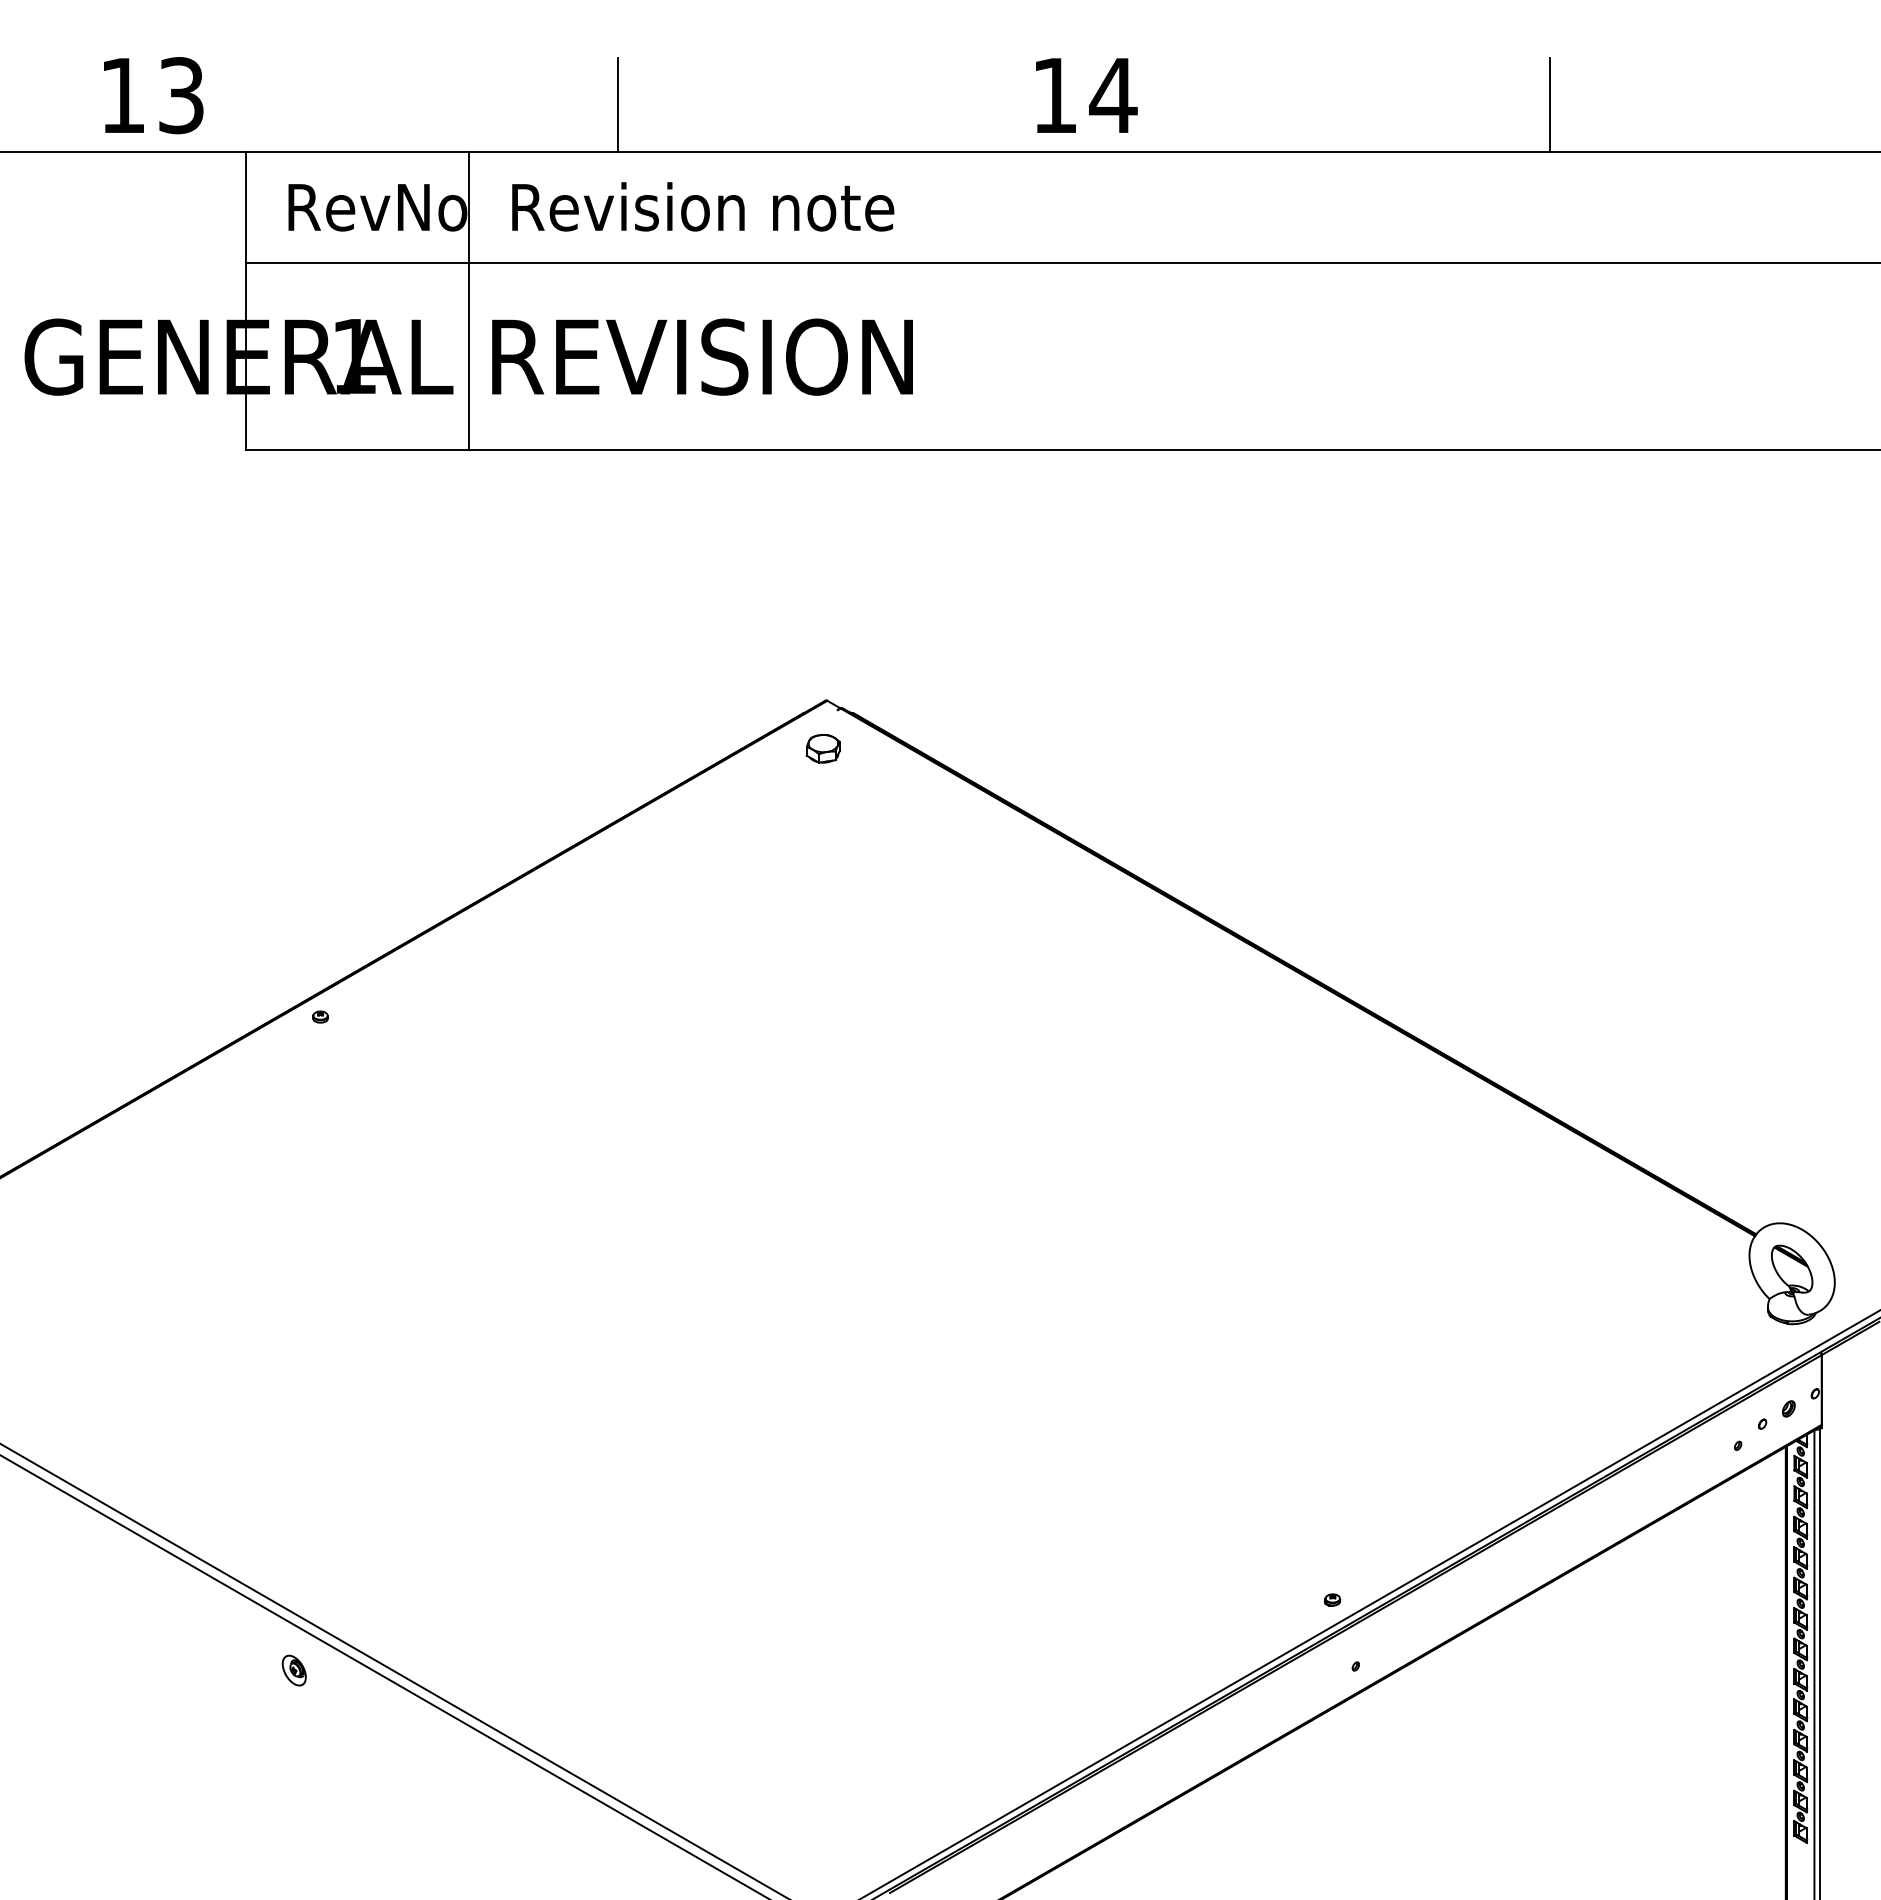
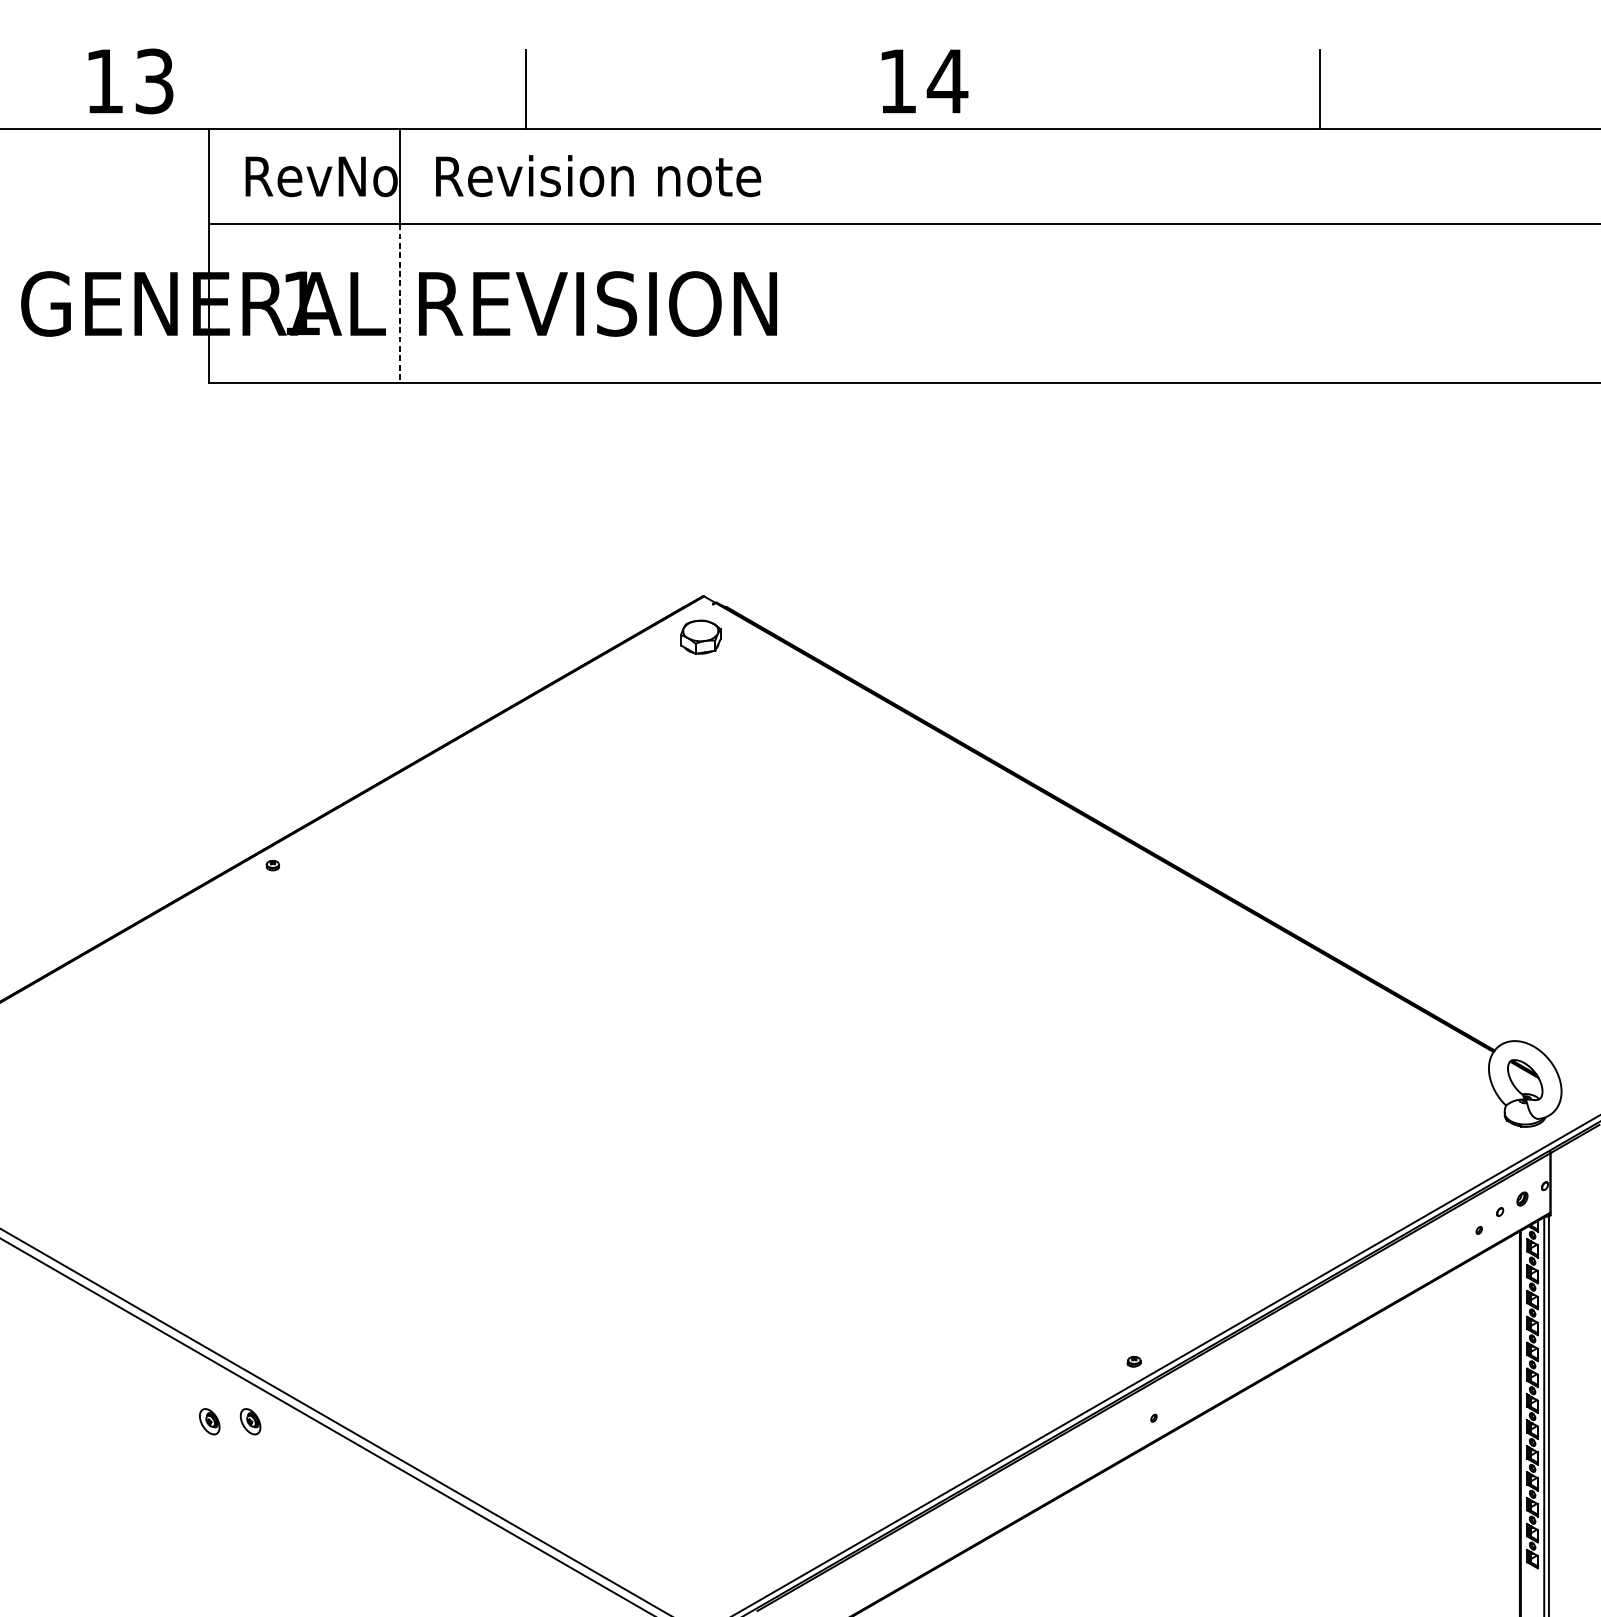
line: (469, 357) -> (399, 304), solid -> dashed
part: (823, 748) -> (700, 637), size x1.4
part: (245, 1670) -> (209, 1421), added

